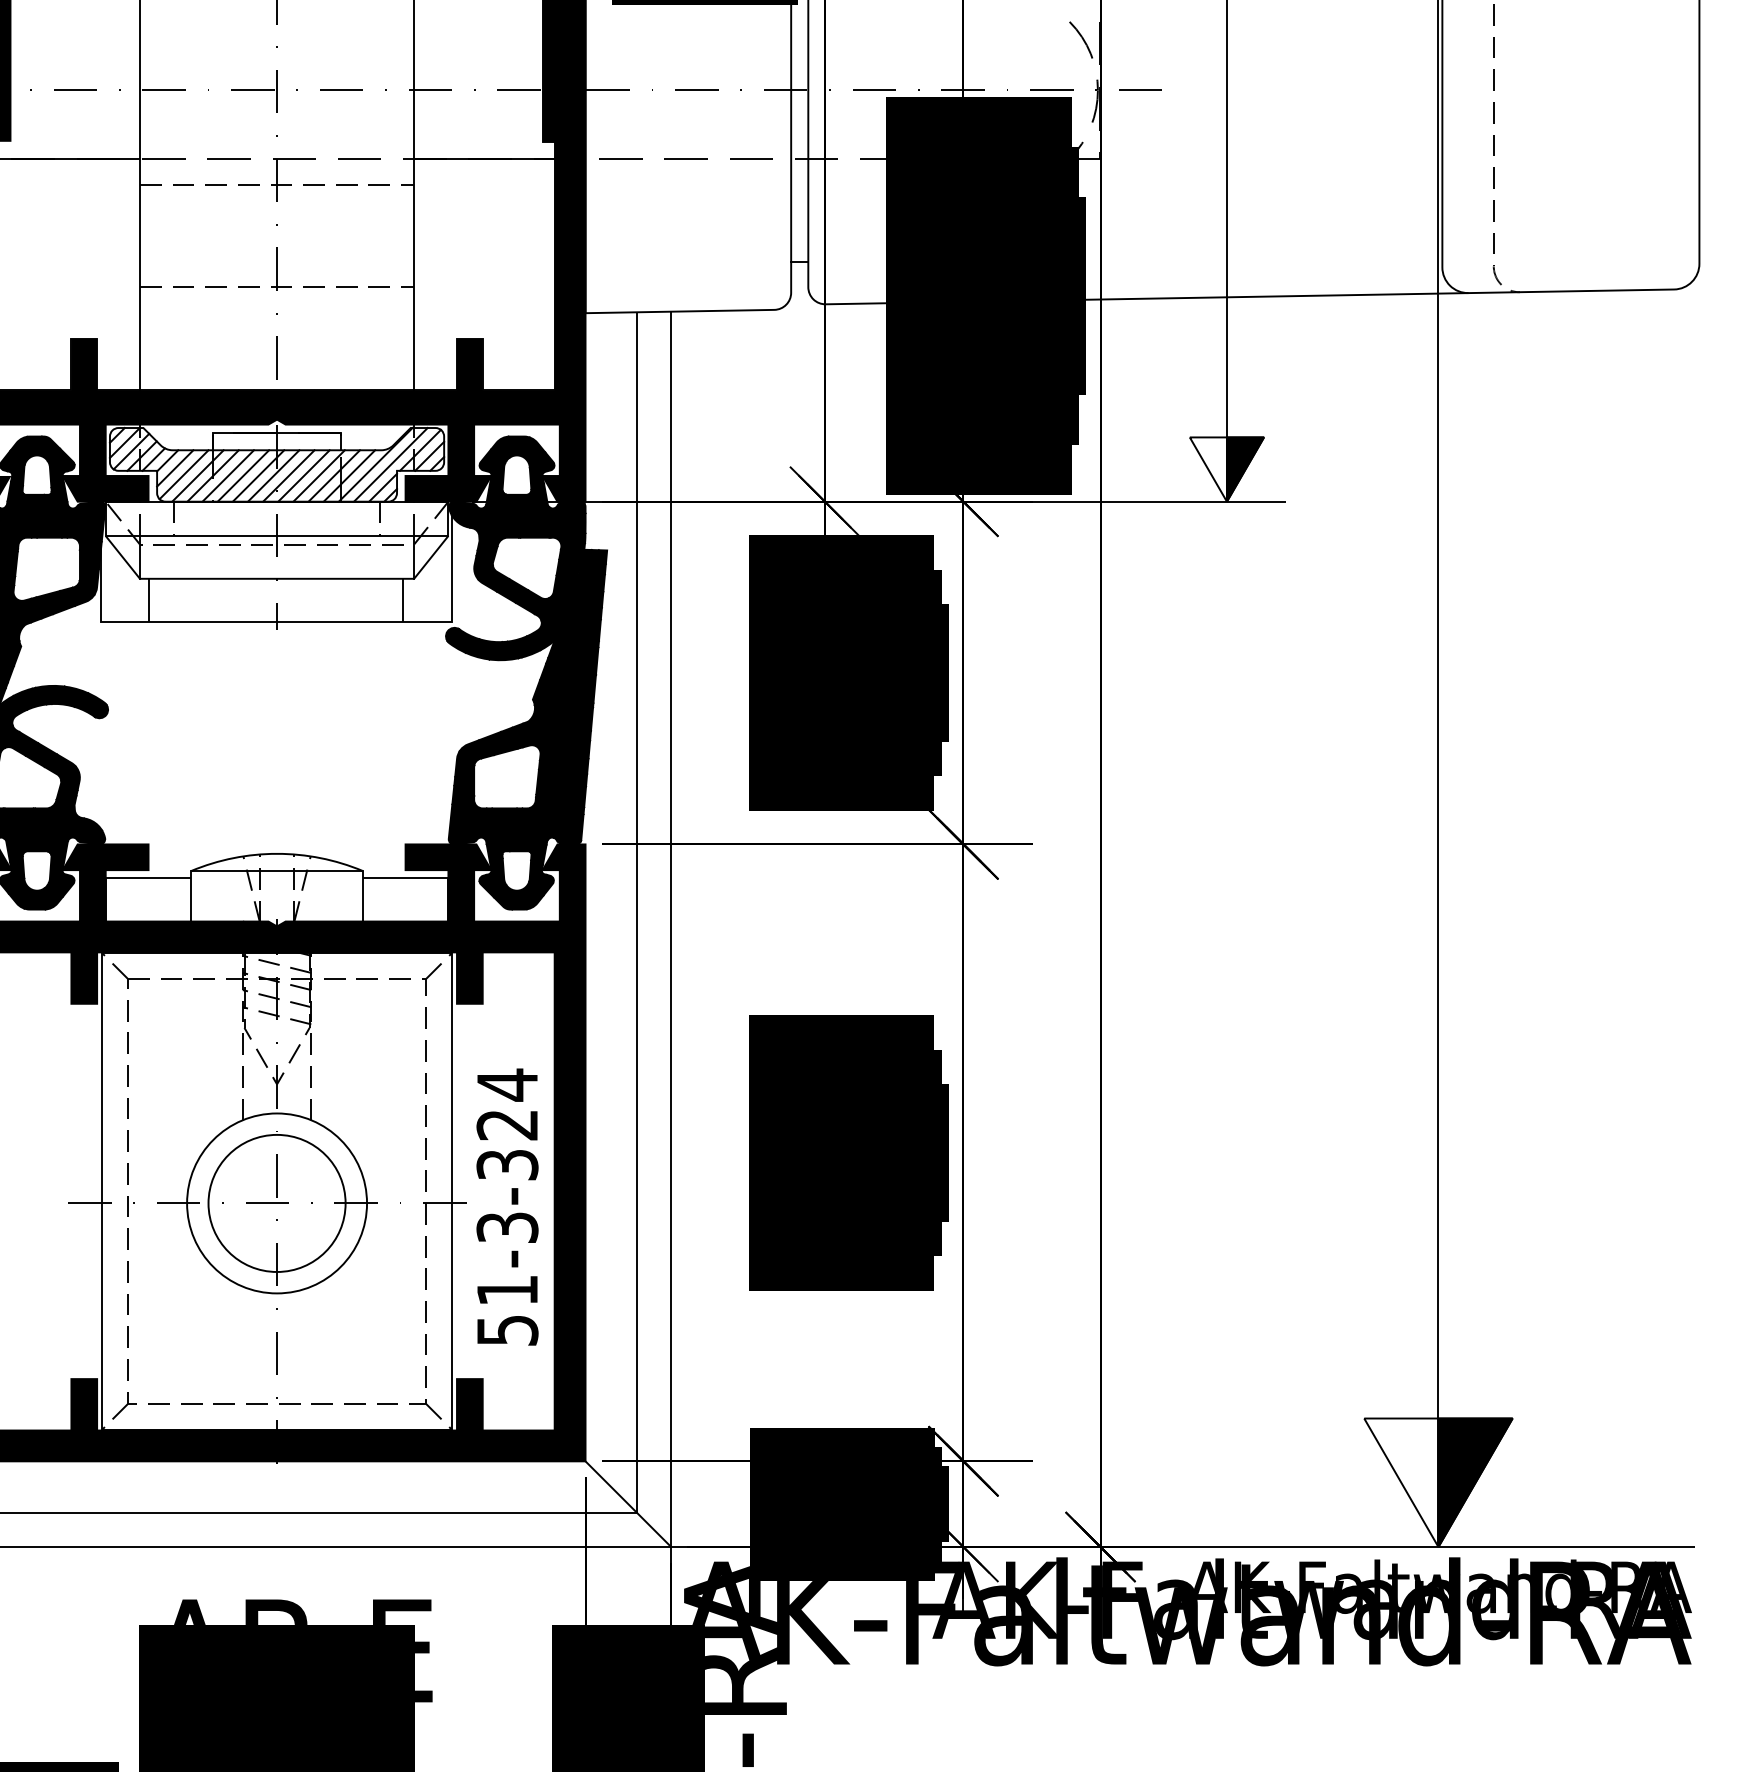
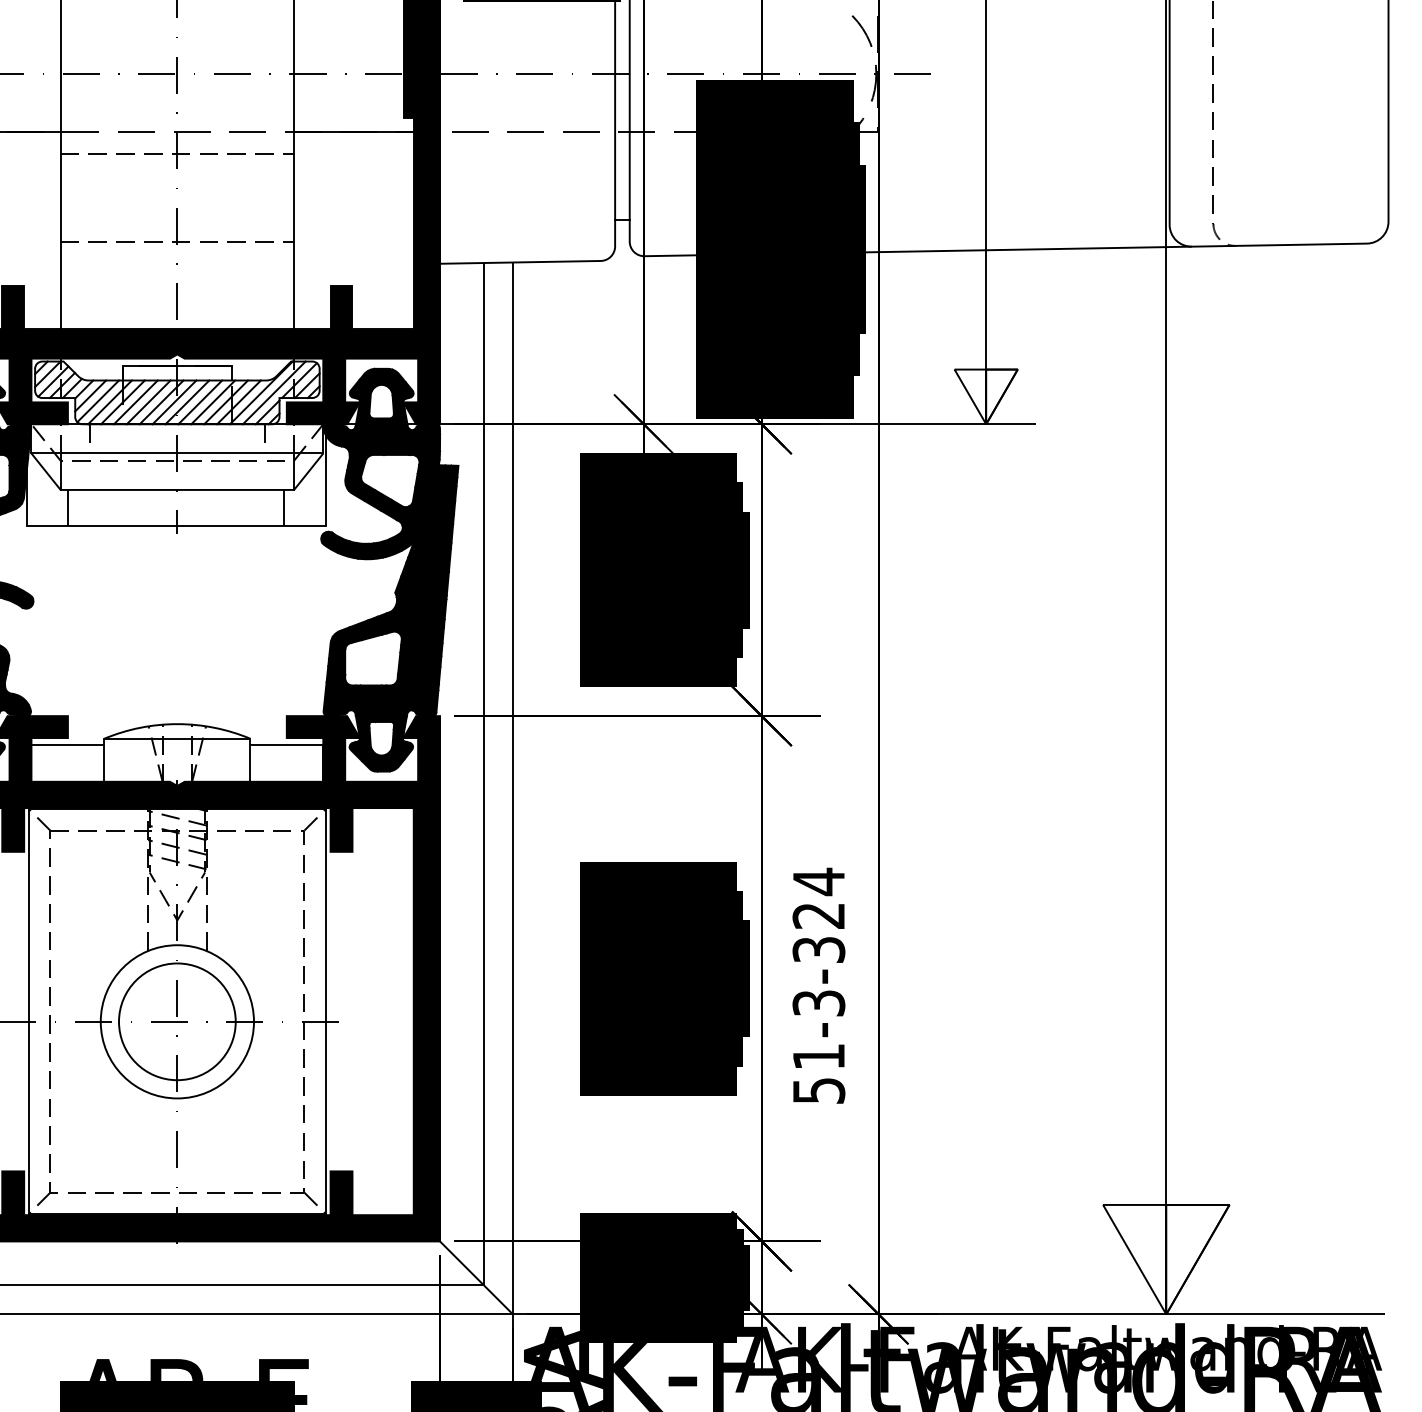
fill: (1245, 469) -> (1002, 396), removed
text: (507, 1206) -> (818, 985), moved
fill: (1475, 1482) -> (1197, 1259), removed

